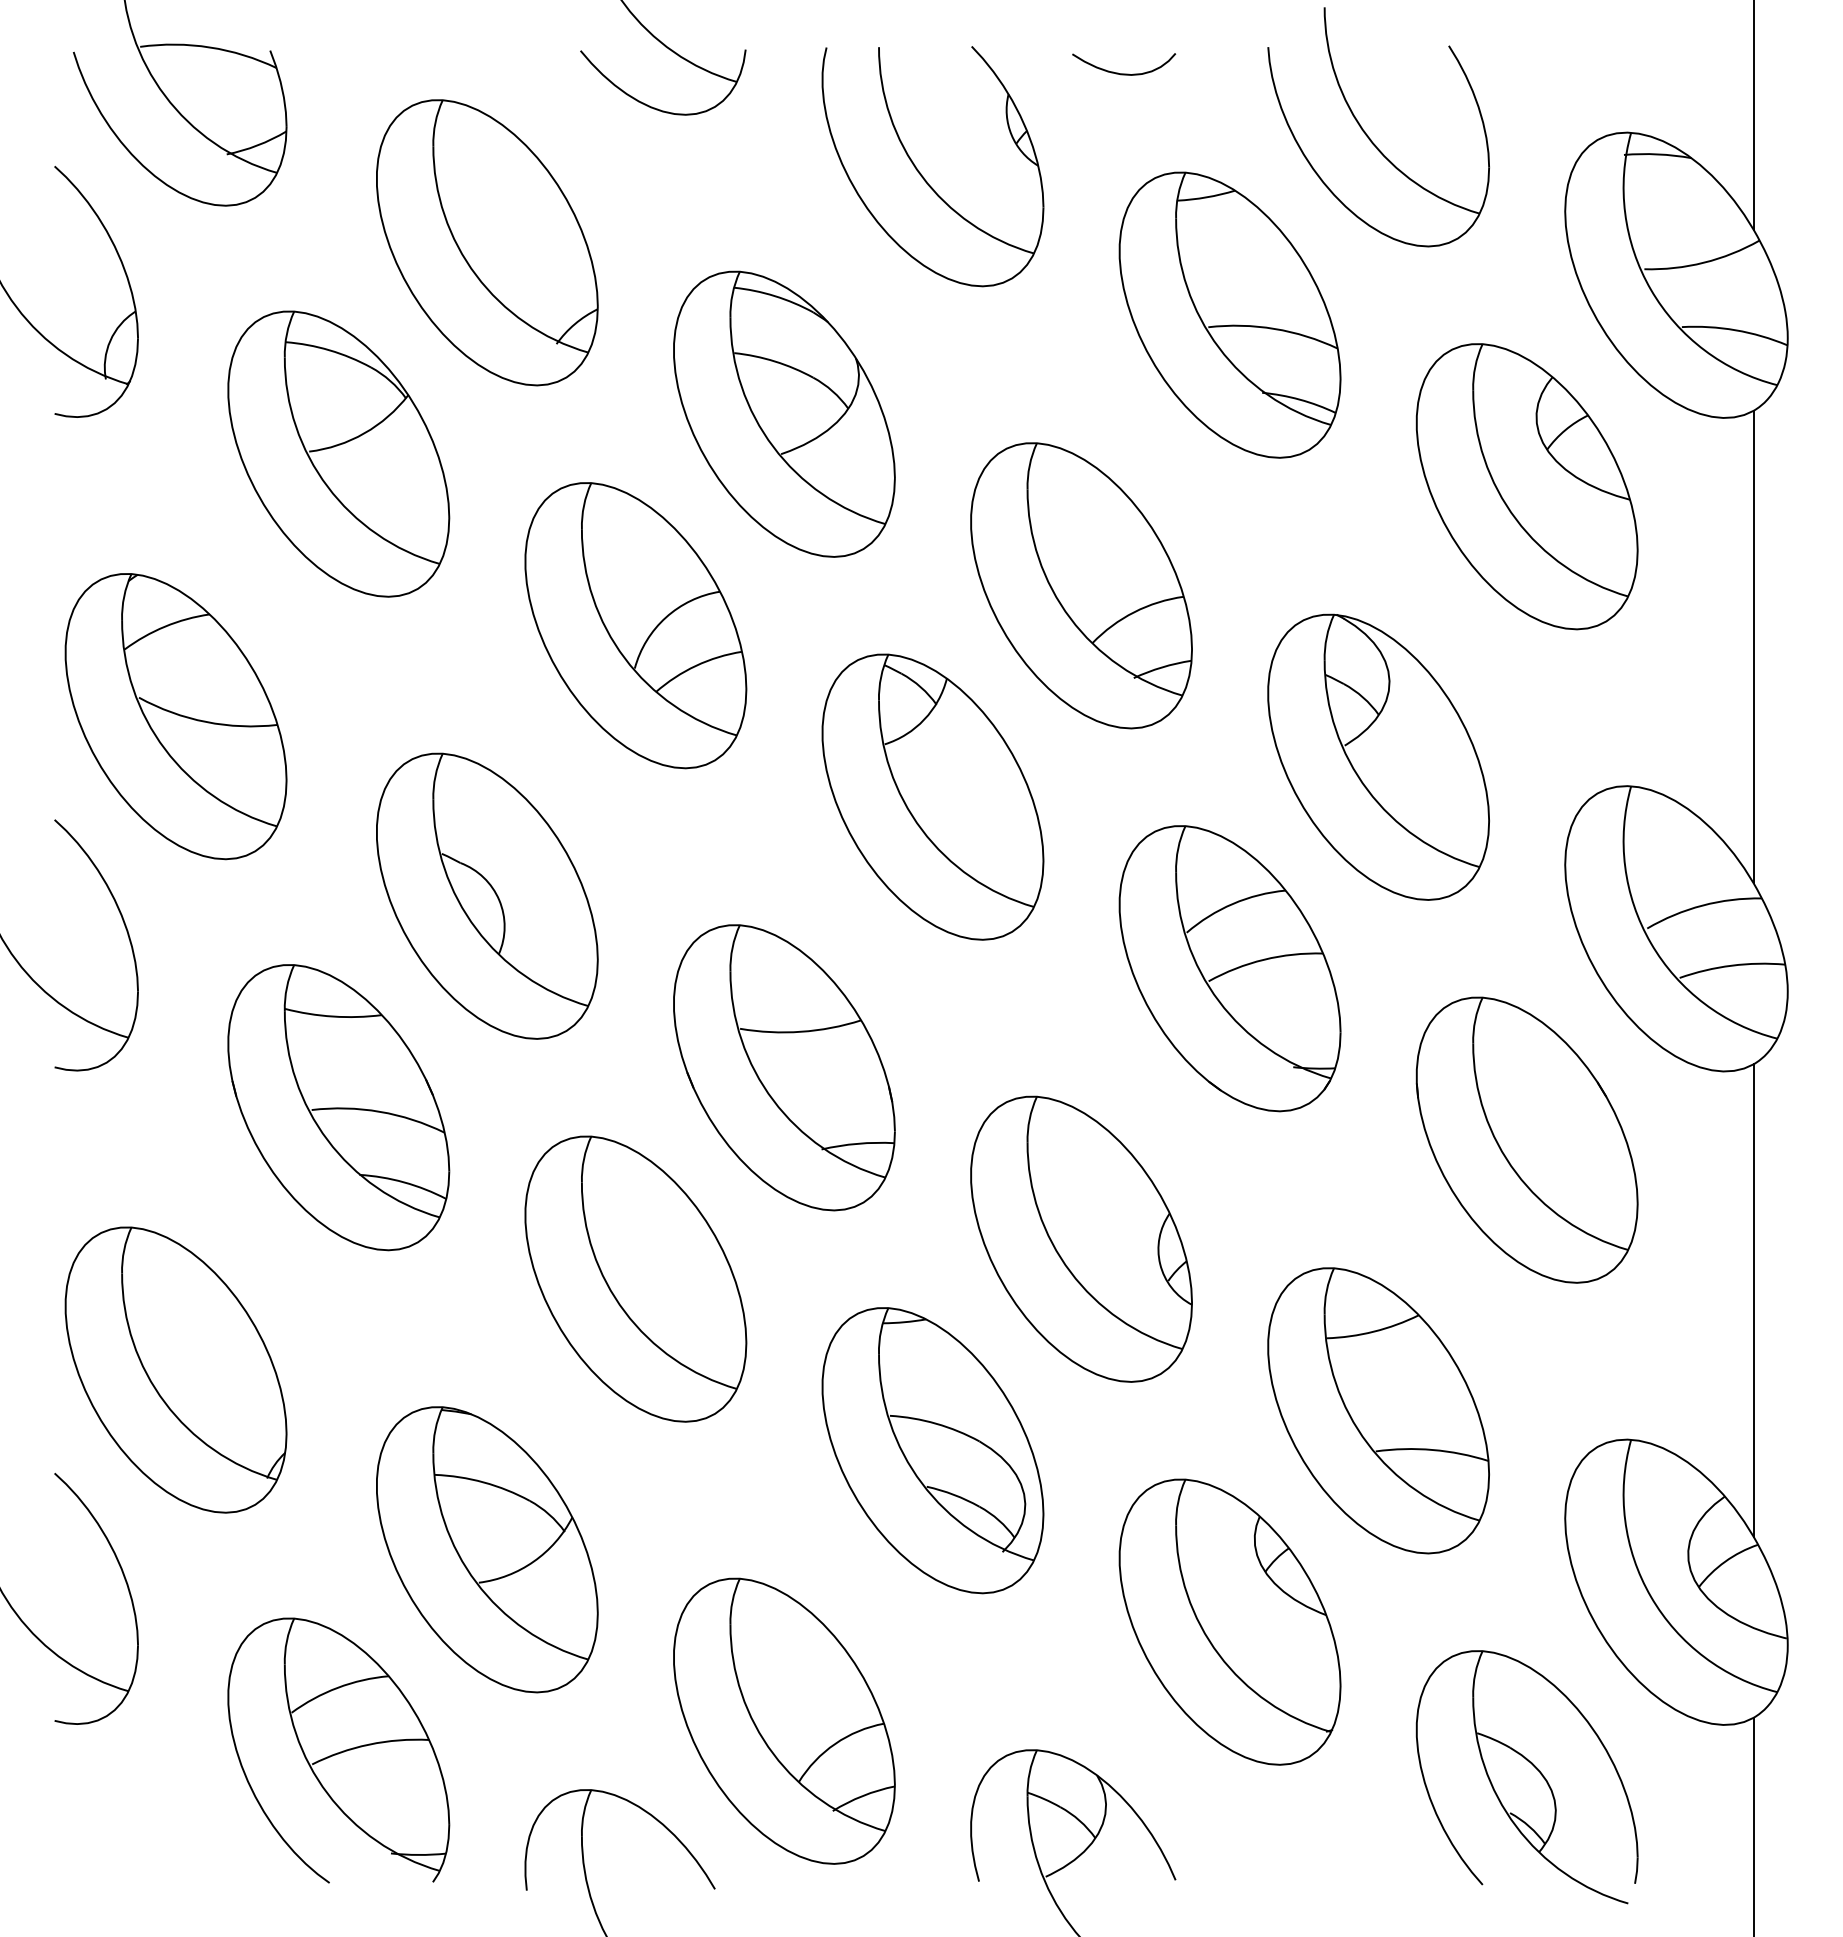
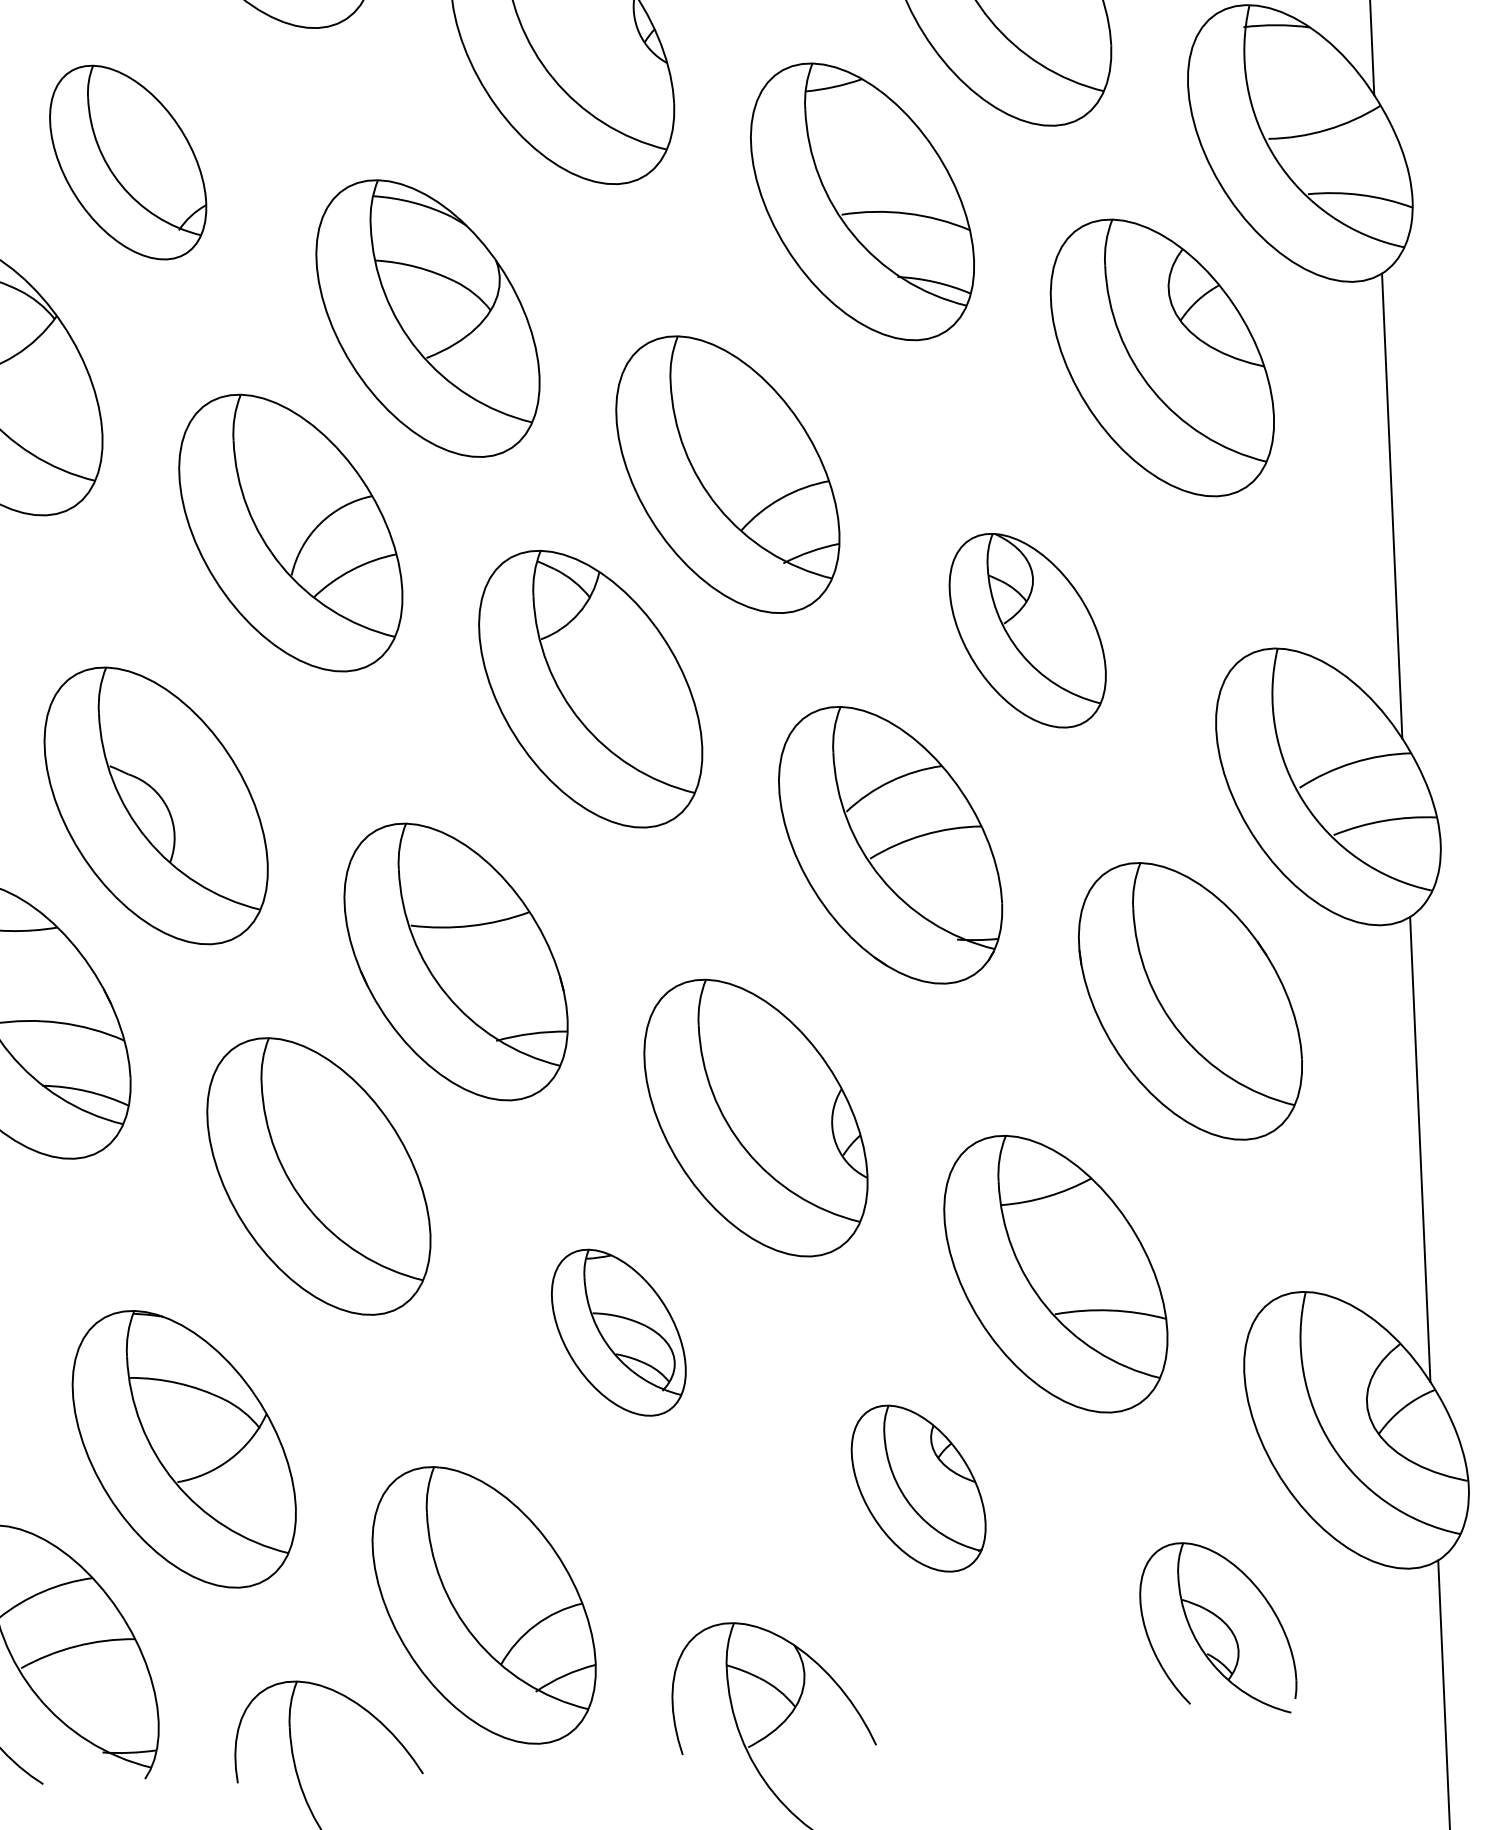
part: (487, 242) -> (128, 162), size x0.7
part: (1378, 756) -> (1027, 630), size x0.7
part: (932, 1450) -> (618, 1332), size x0.6
part: (1229, 1621) -> (918, 1488), size x0.6
part: (1526, 1777) -> (1217, 1628), size x0.7

